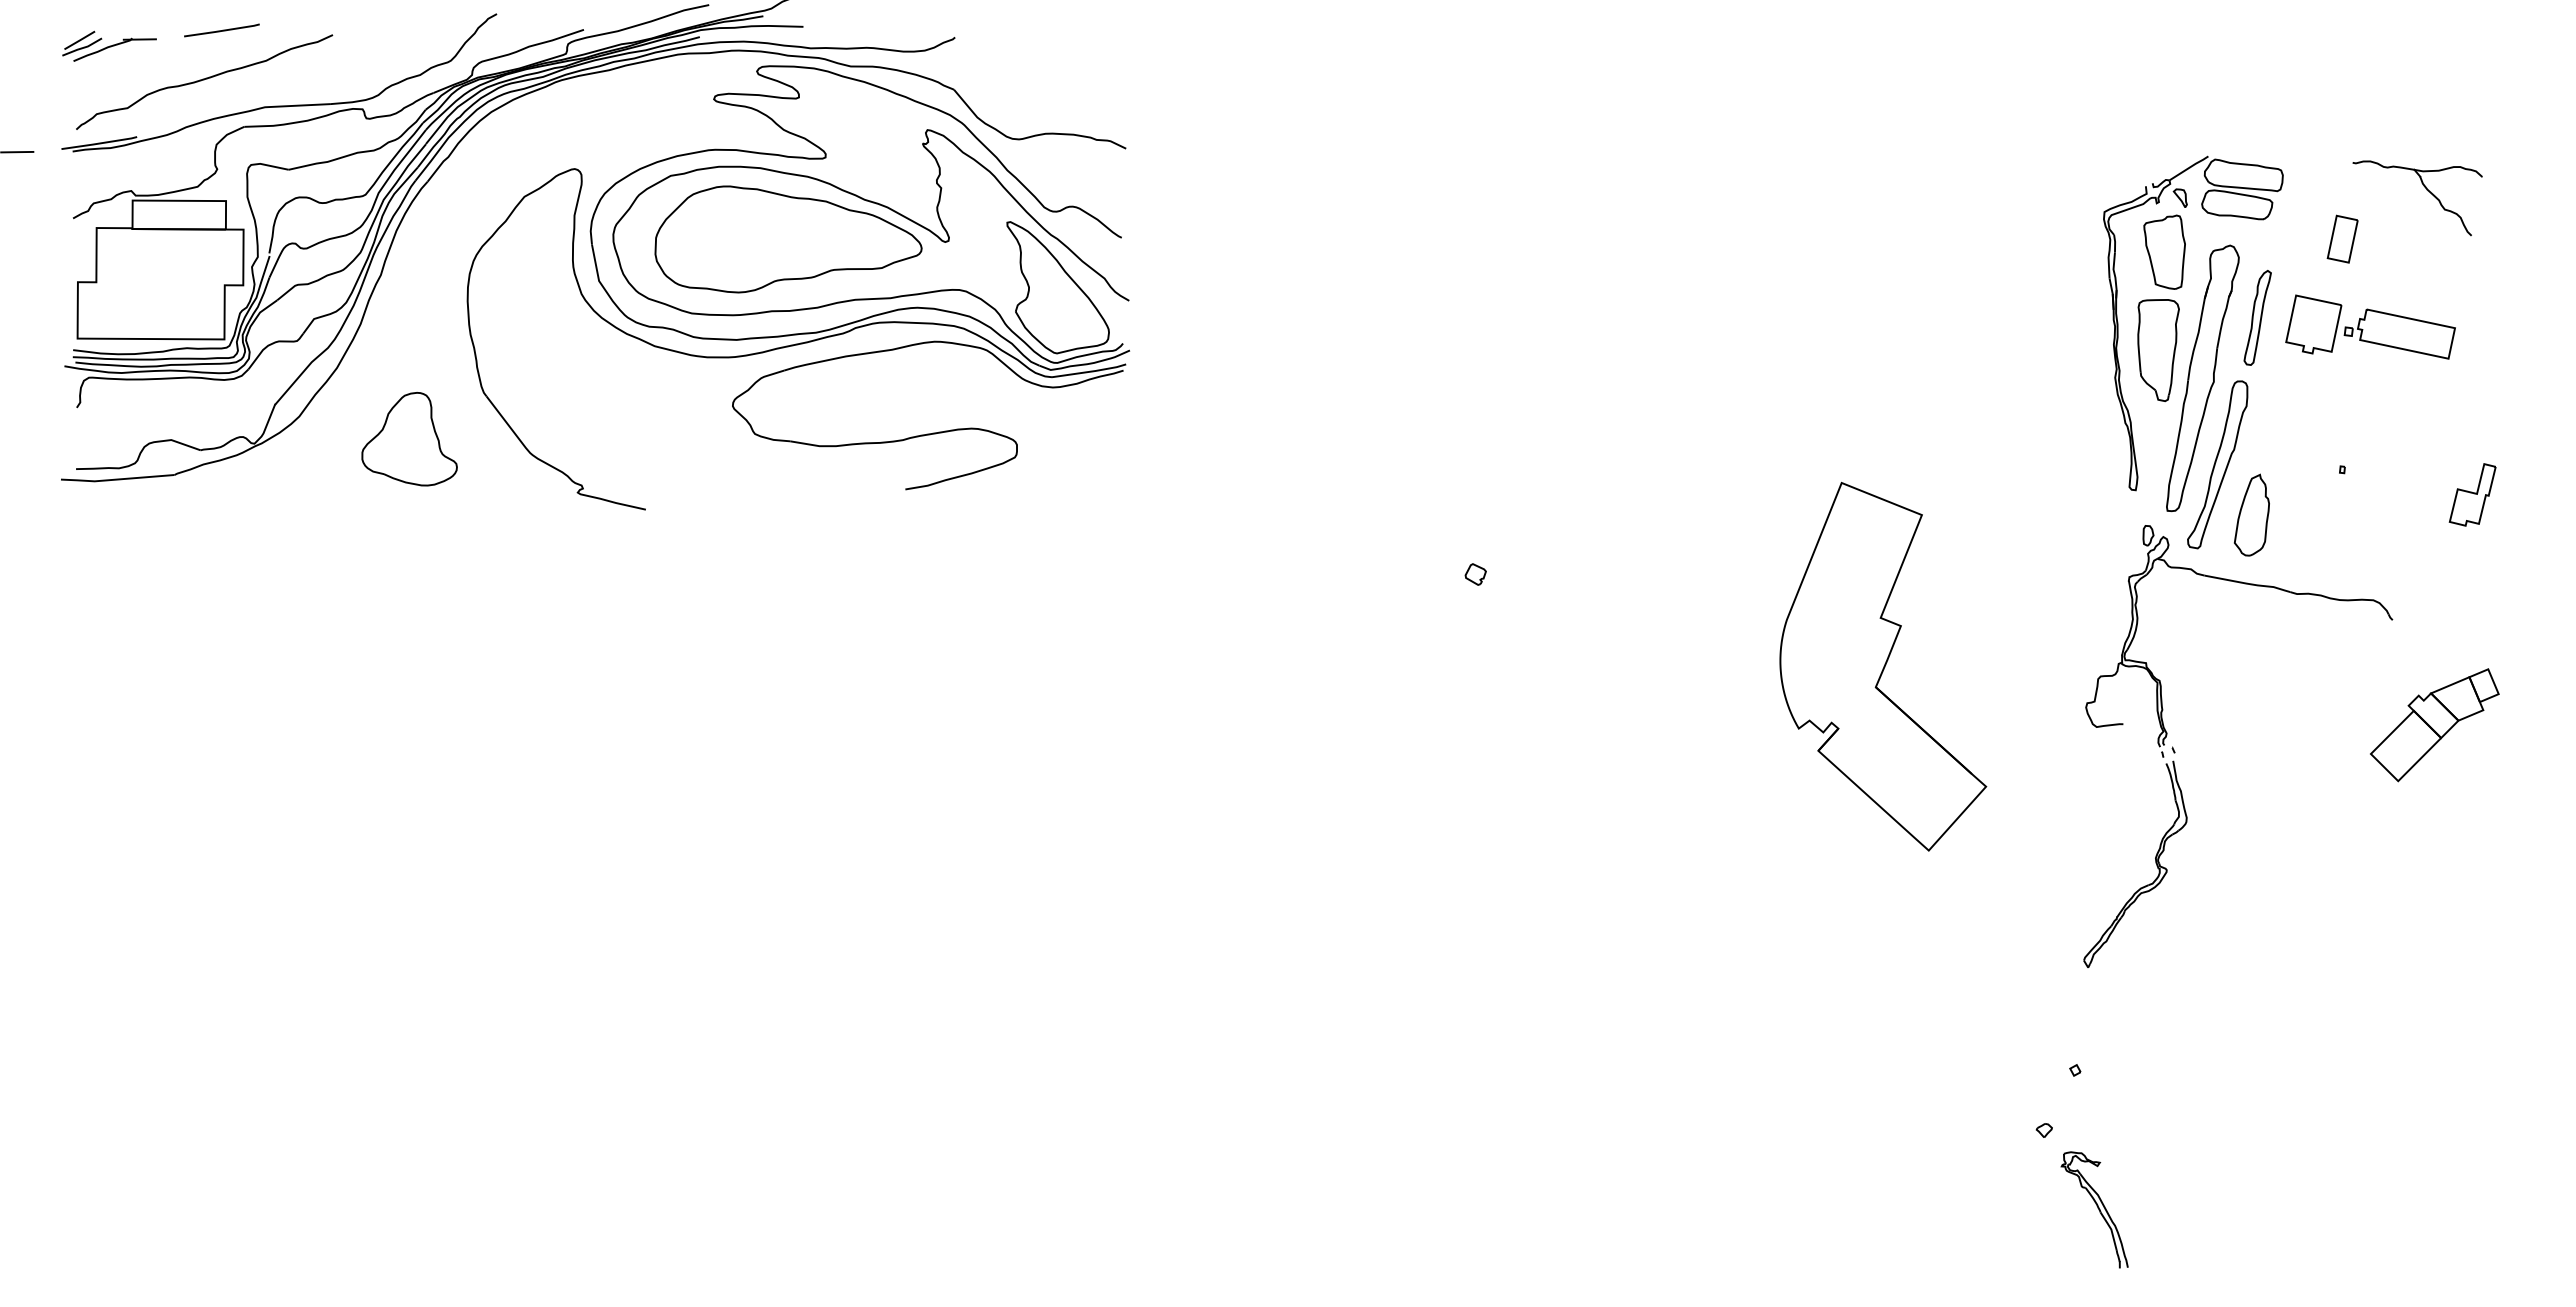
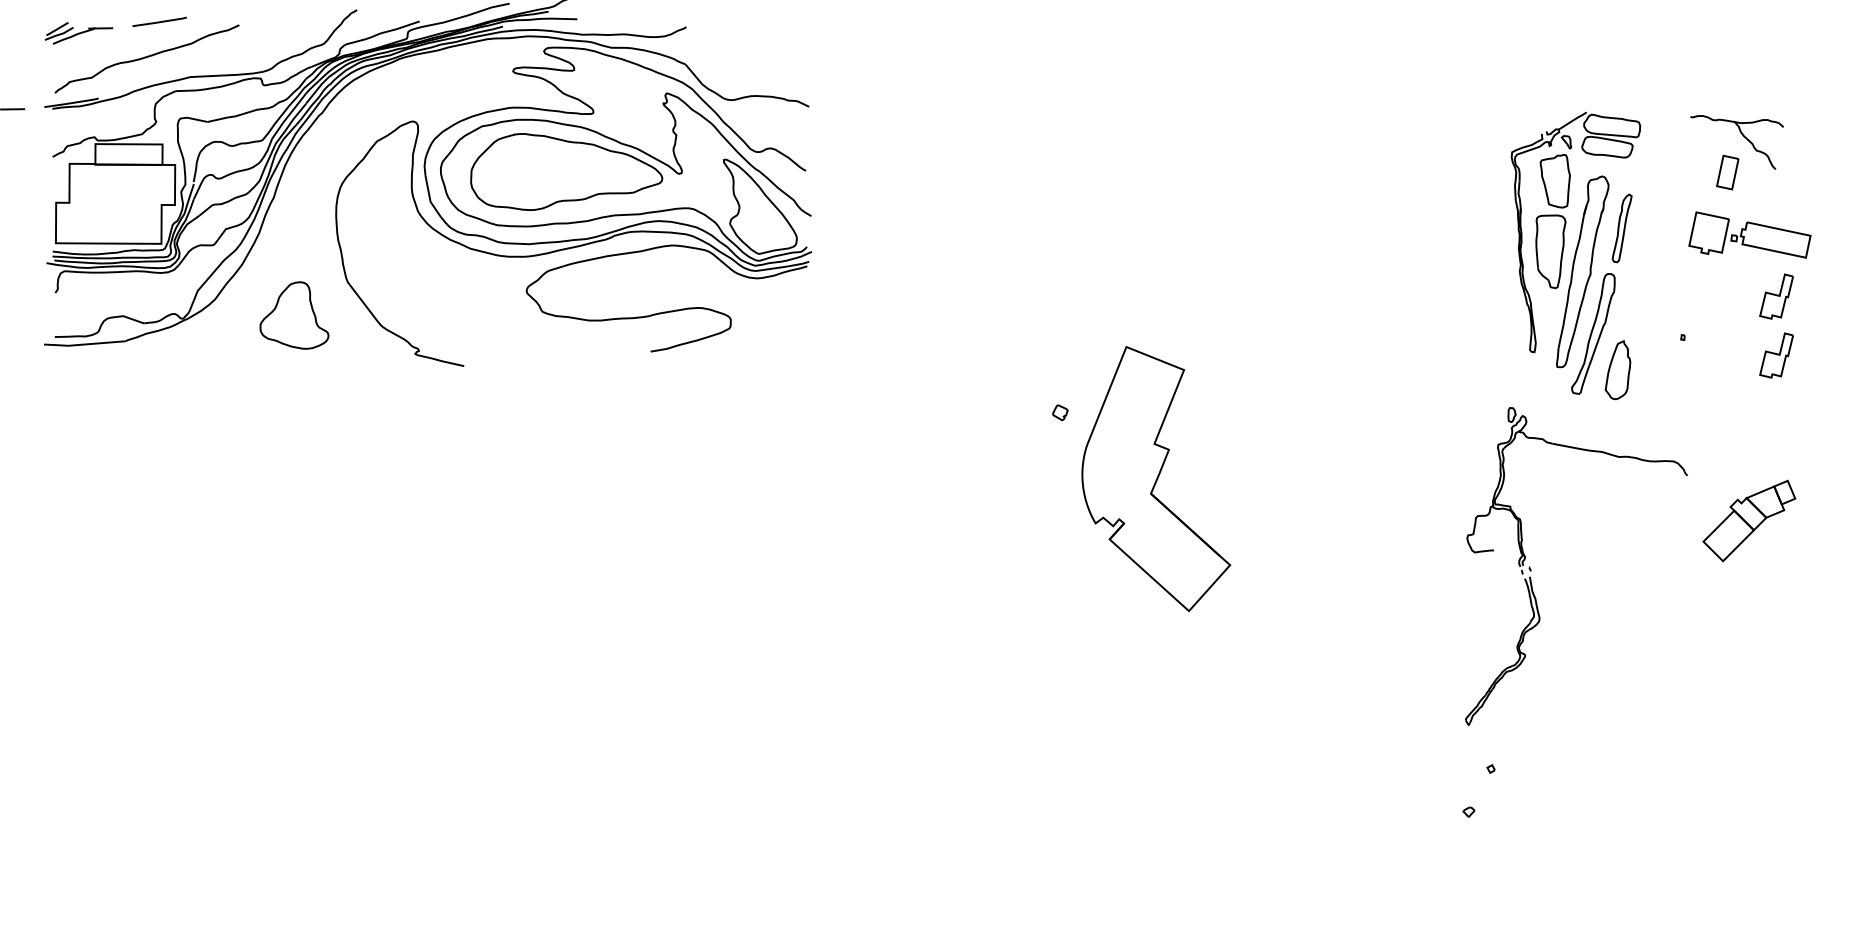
part: (2342, 238) -> (1727, 172), moved
part: (2370, 326) -> (1749, 234), moved
part: (2472, 412) -> (1776, 296), added
part: (1883, 666) -> (1156, 478), moved
part: (2175, 751) -> (1531, 570), moved
part: (2094, 1209) -> (1504, 868), removed

